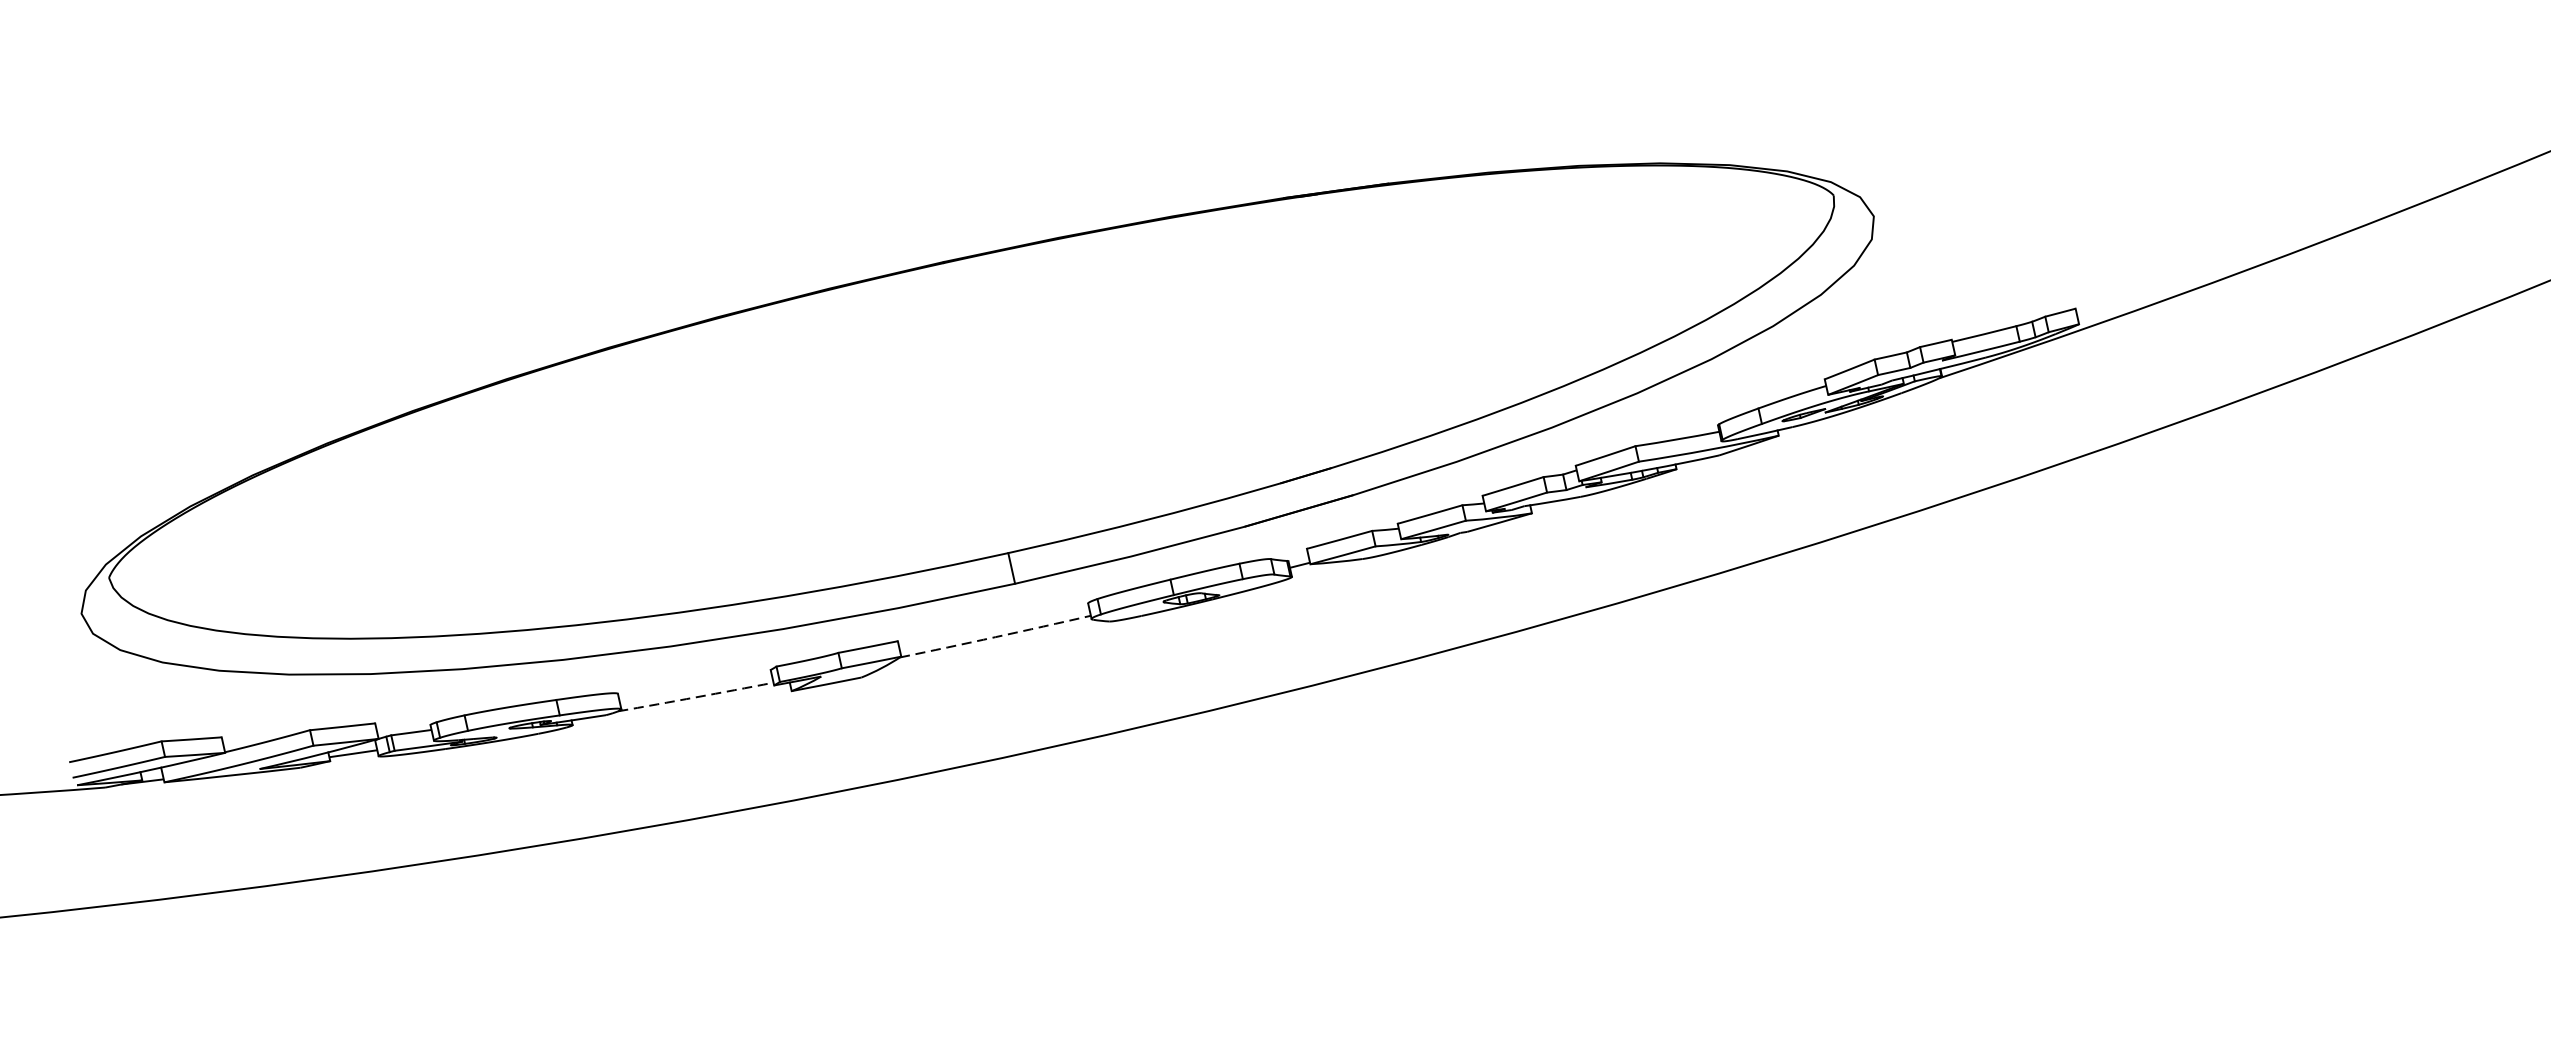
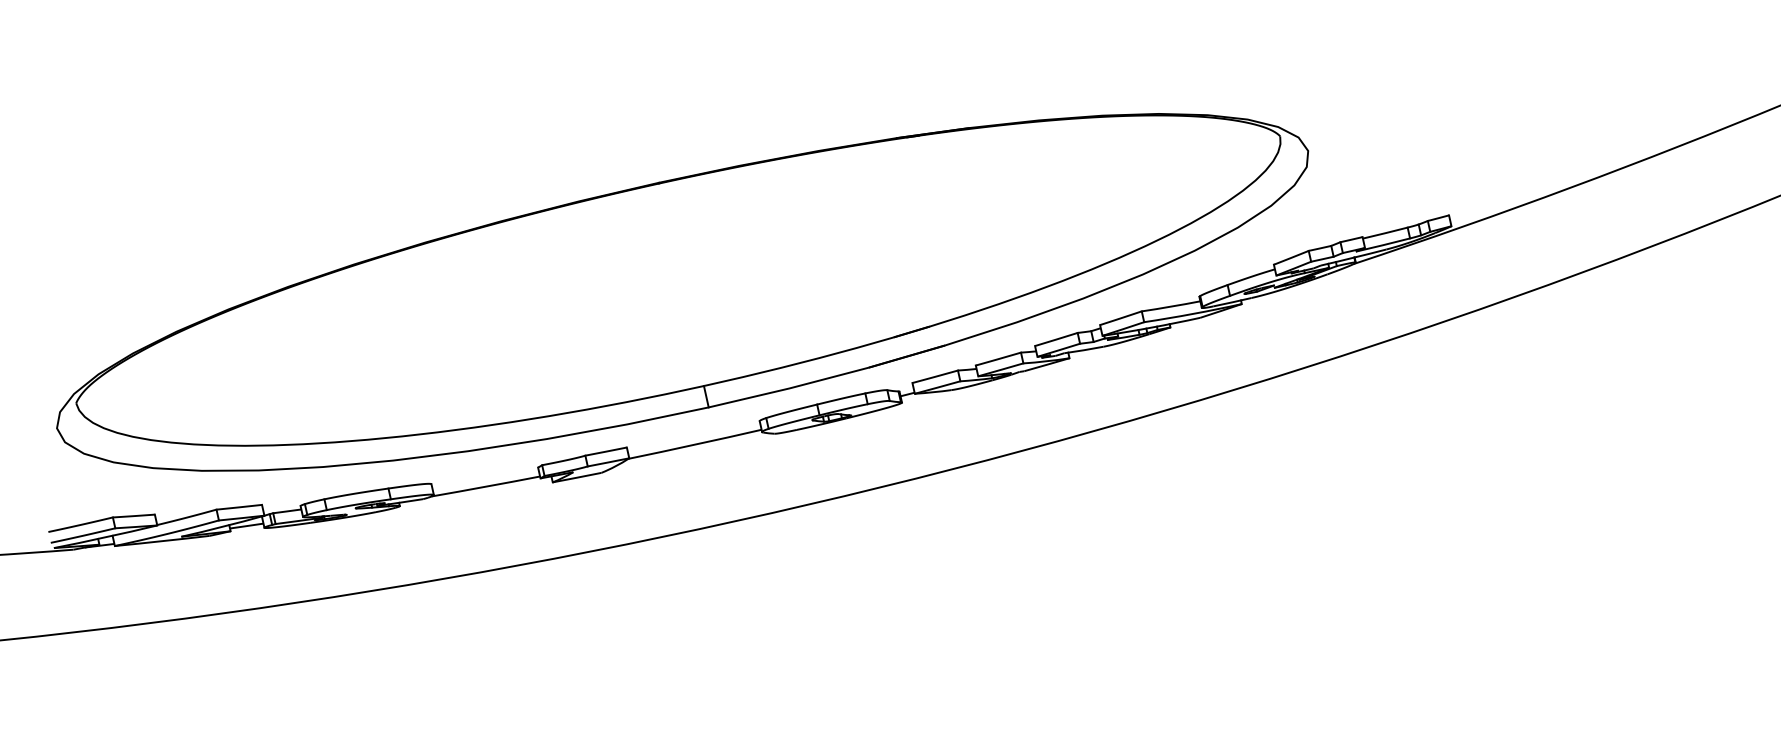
arc: (996, 636) -> (695, 444), dashed -> solid
arc: (695, 697) -> (485, 486), dashed -> solid

